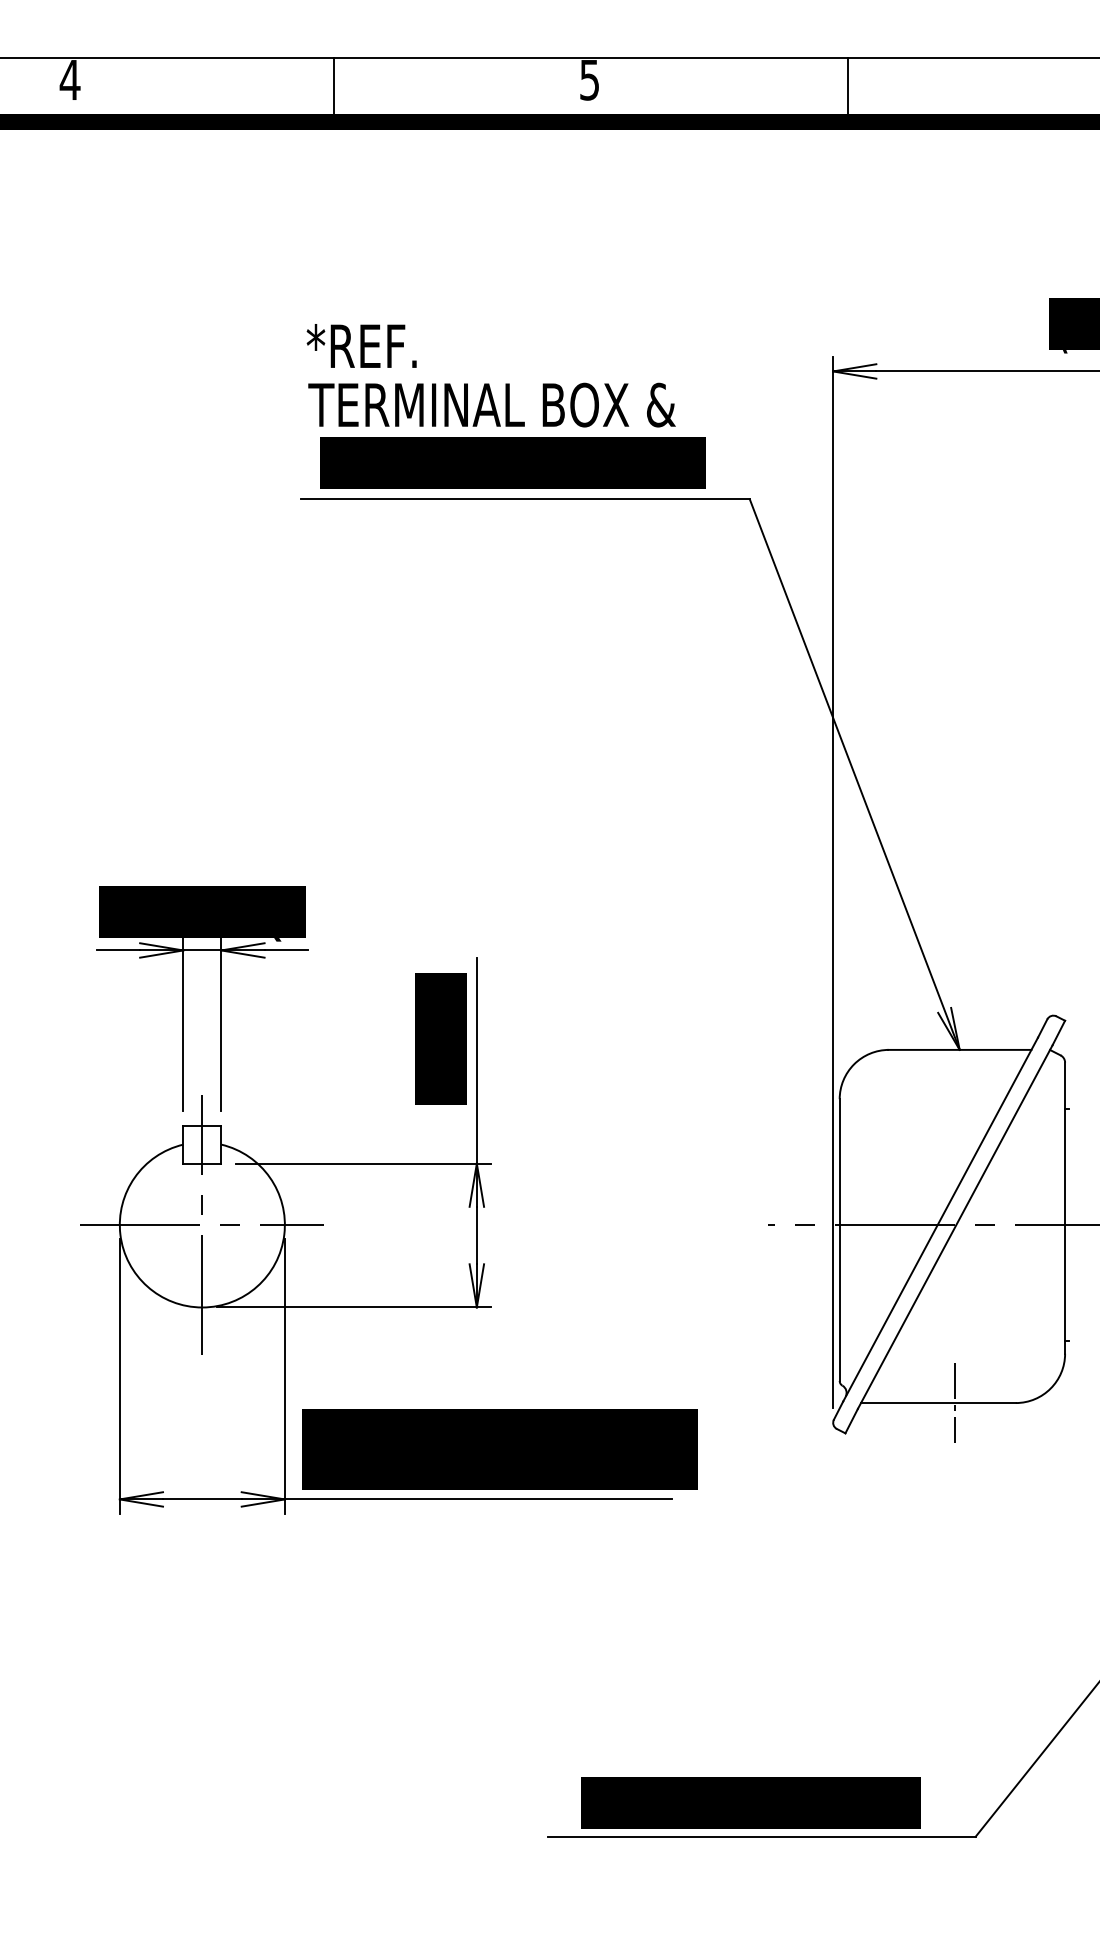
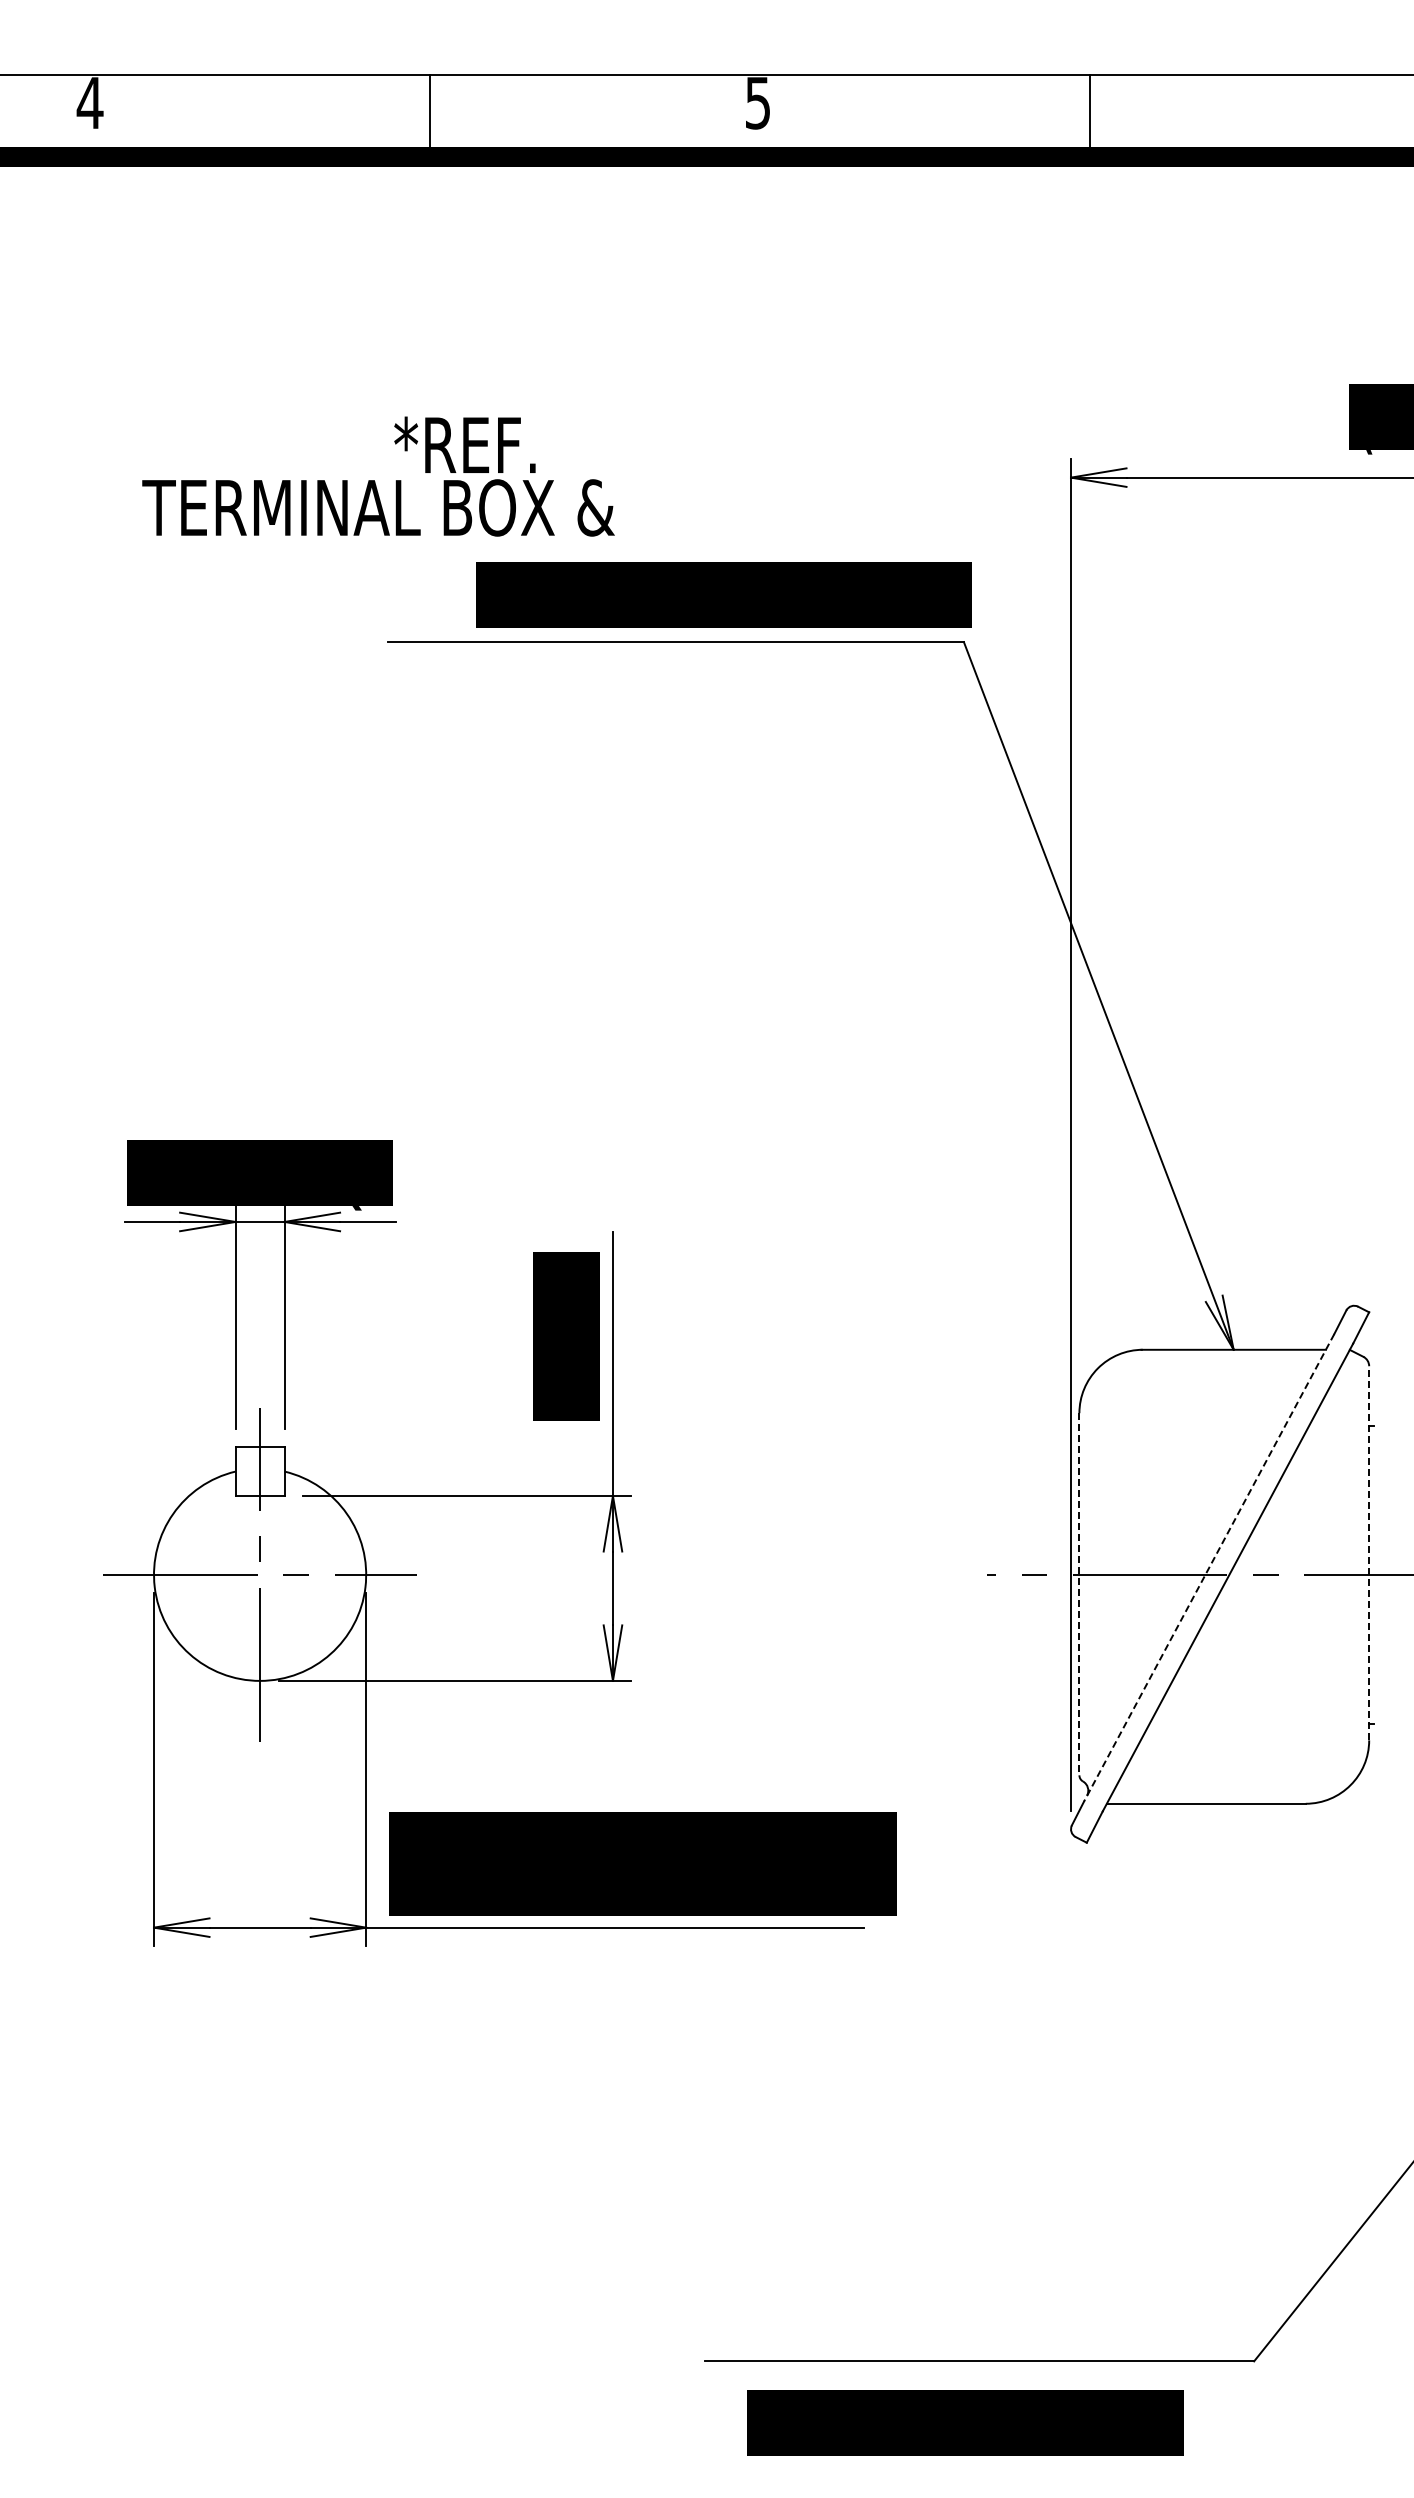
text: (492, 404) -> (378, 507), moved
text: (513, 462) -> (723, 594), moved
line: (1065, 1207) -> (1369, 1552), solid -> dashed
line: (940, 1220) -> (1208, 1568), solid -> dashed
line: (839, 1240) -> (1079, 1594), solid -> dashed
line: (954, 1402) -> (1227, 1803), removed
text: (751, 1802) -> (965, 2422), moved

